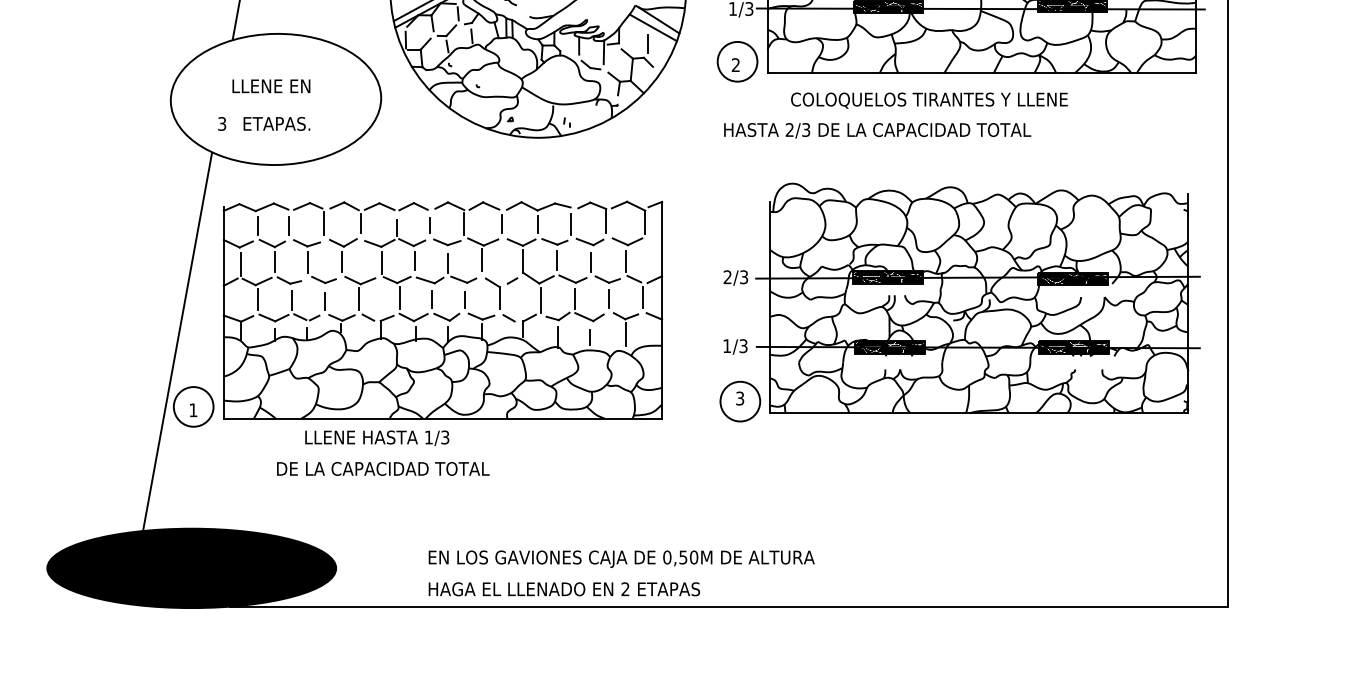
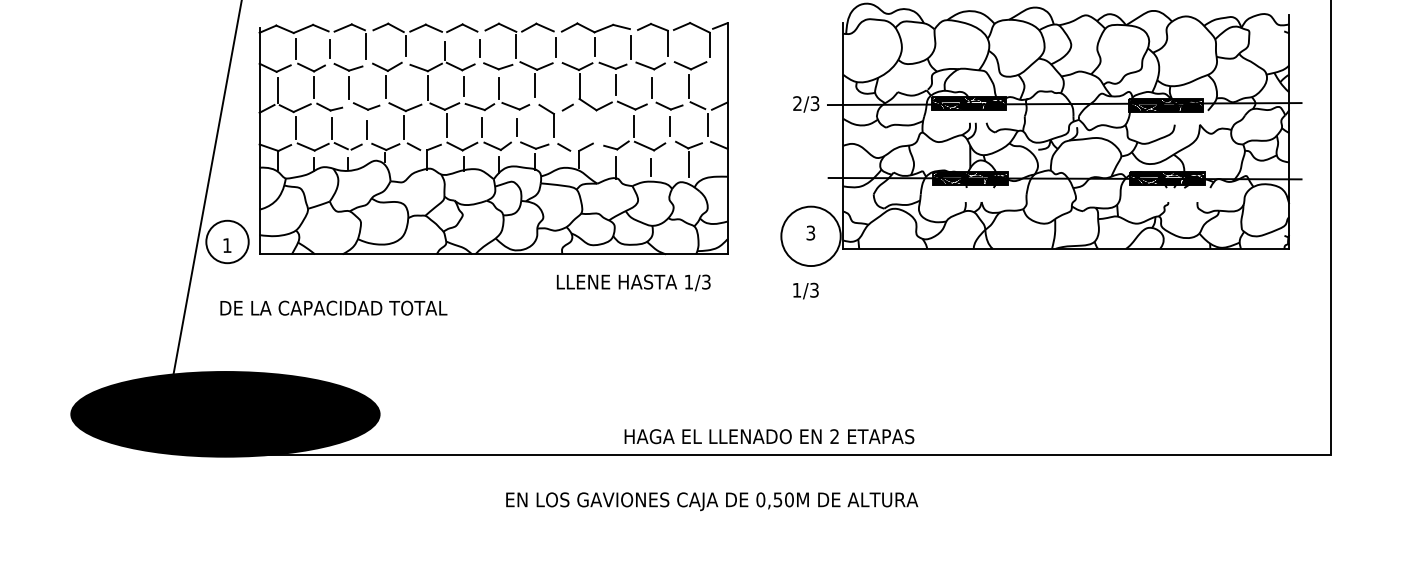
line: (541, 299) -> (598, 127), removed
text: (735, 346) -> (805, 290), moved
circle: (740, 401) -> (811, 236), size x1.4
text: (377, 437) -> (634, 282), moved
text: (383, 468) -> (334, 307), moved
text: (621, 558) -> (711, 500), moved
text: (564, 589) -> (769, 436), moved

